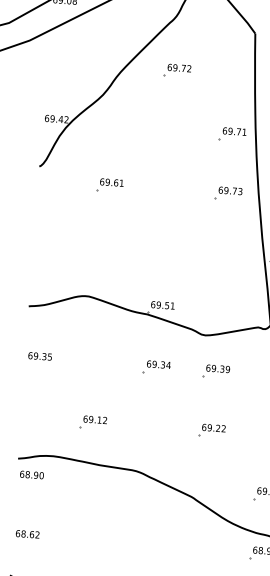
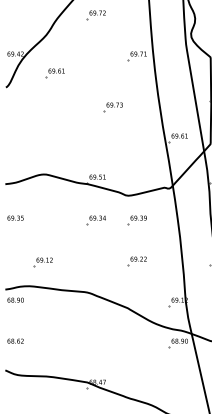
part: (108, 185) -> (54, 73), moved
part: (227, 194) -> (112, 107), moved
part: (91, 422) -> (42, 262), moved

